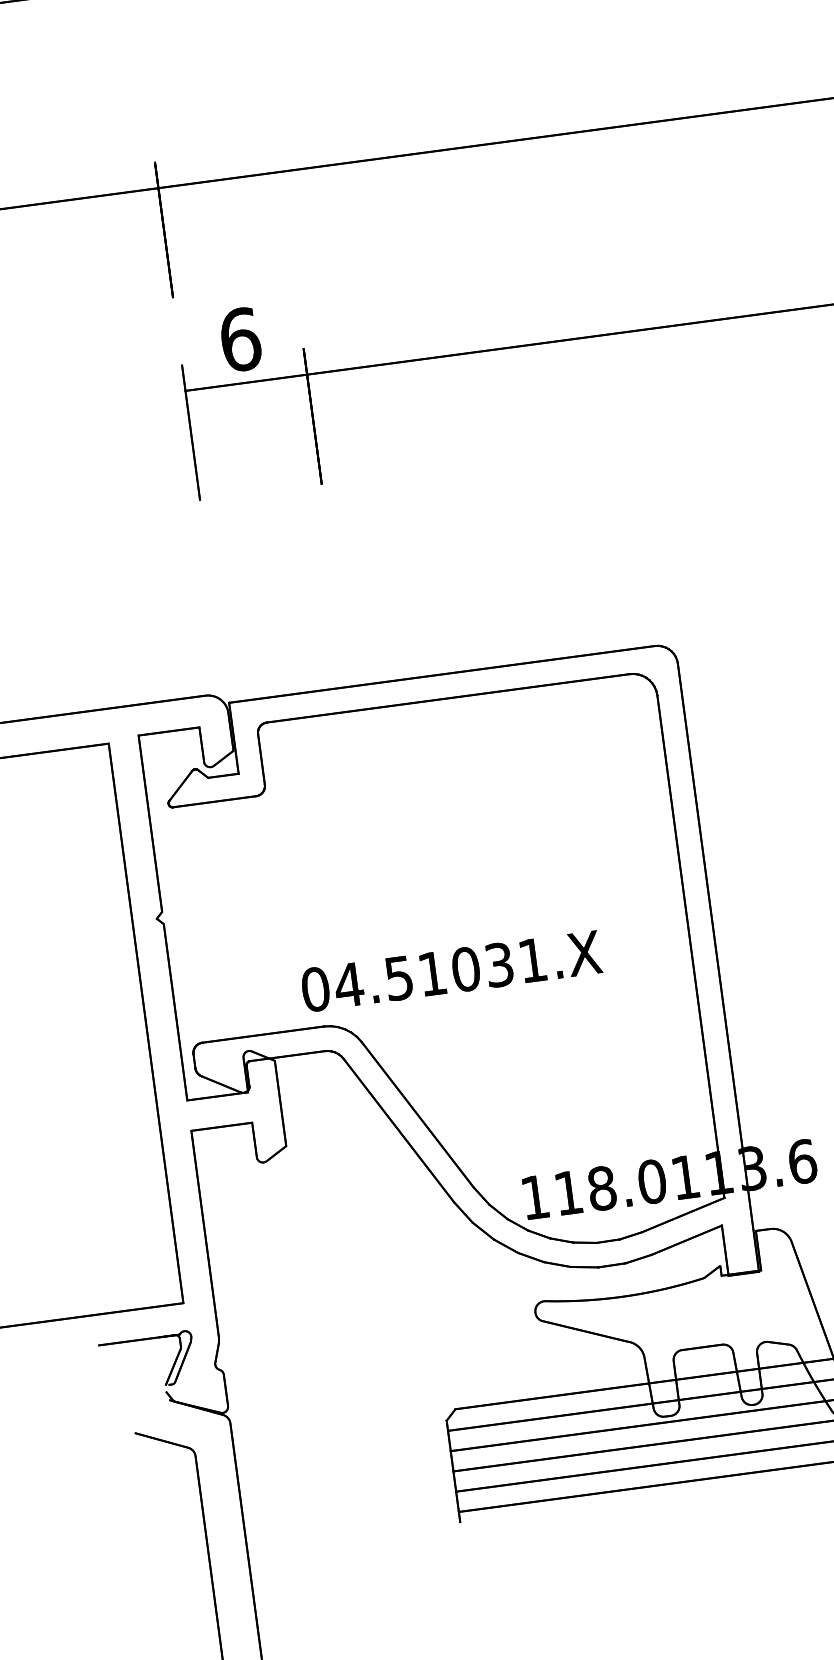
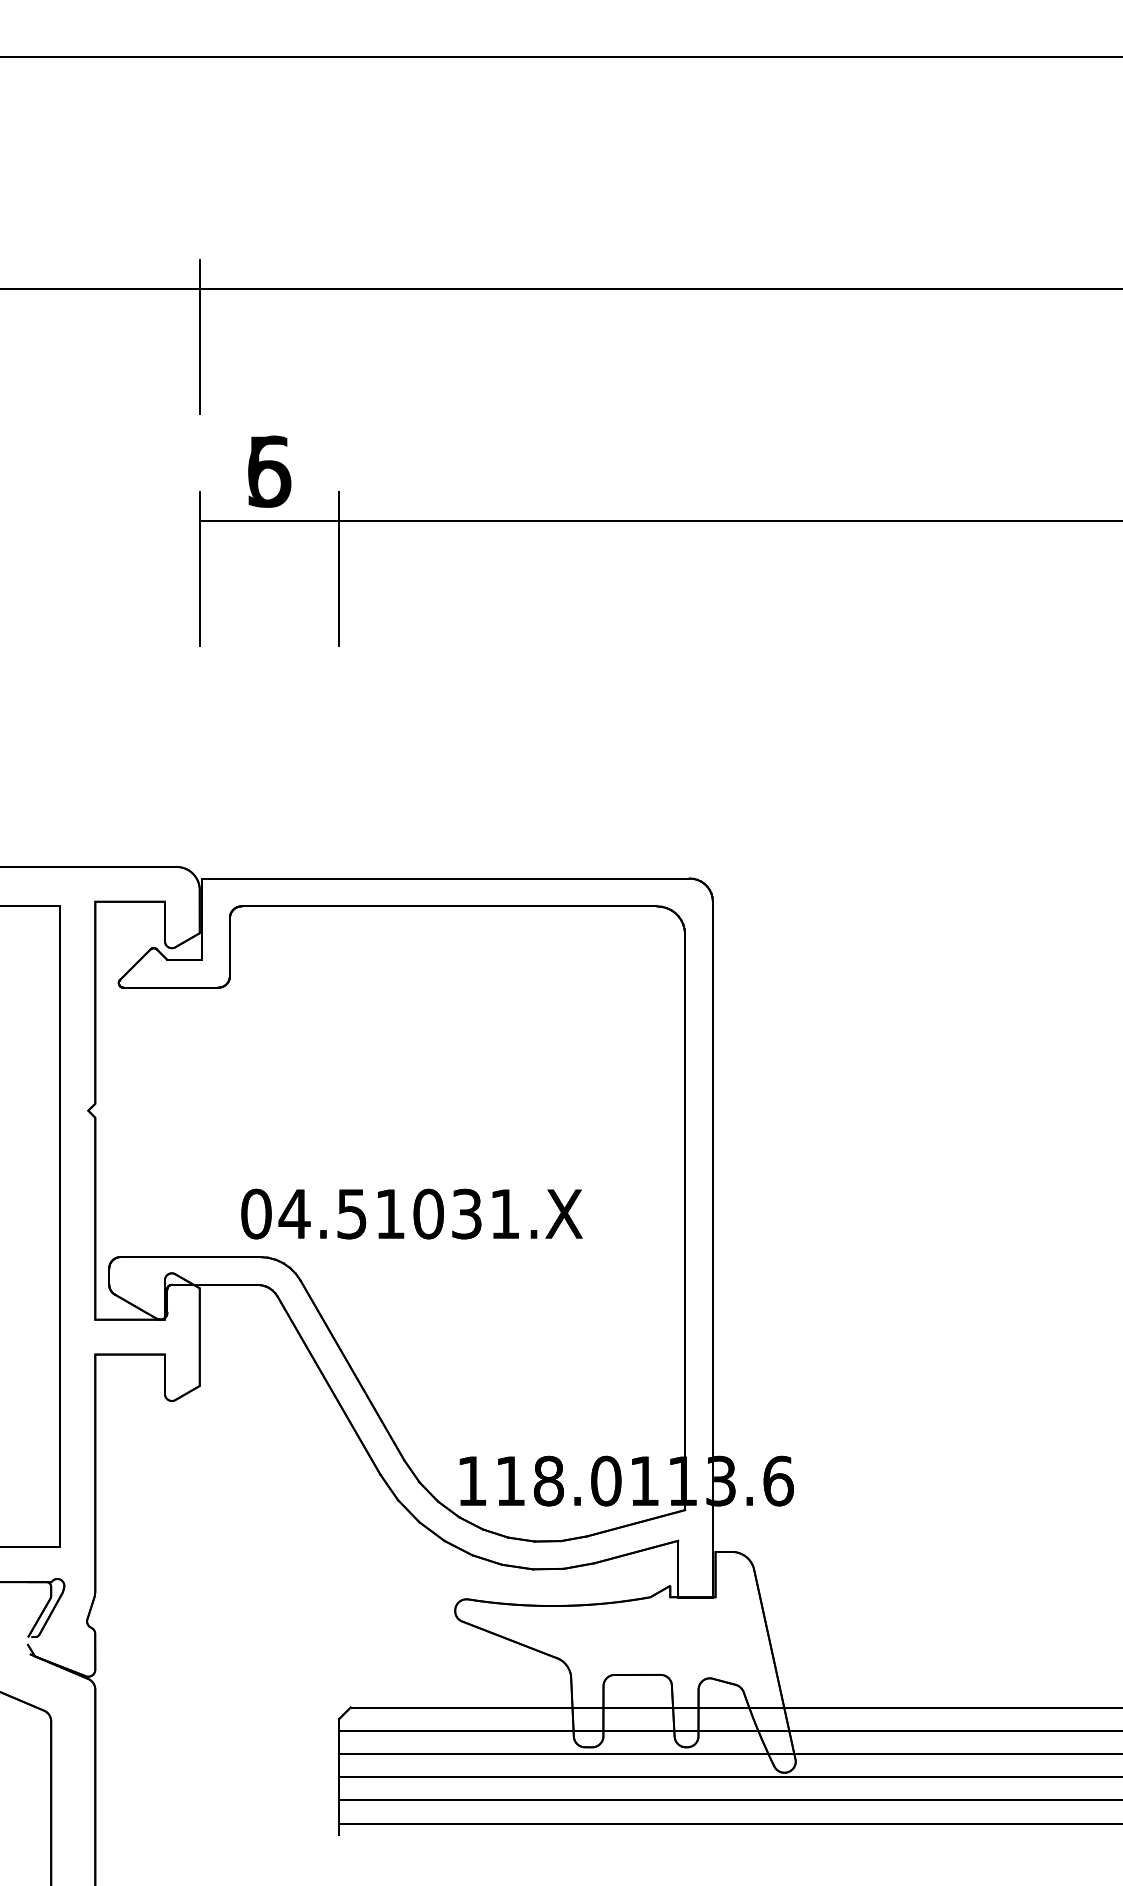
text: (240, 339) -> (269, 471), 6 -> 5

